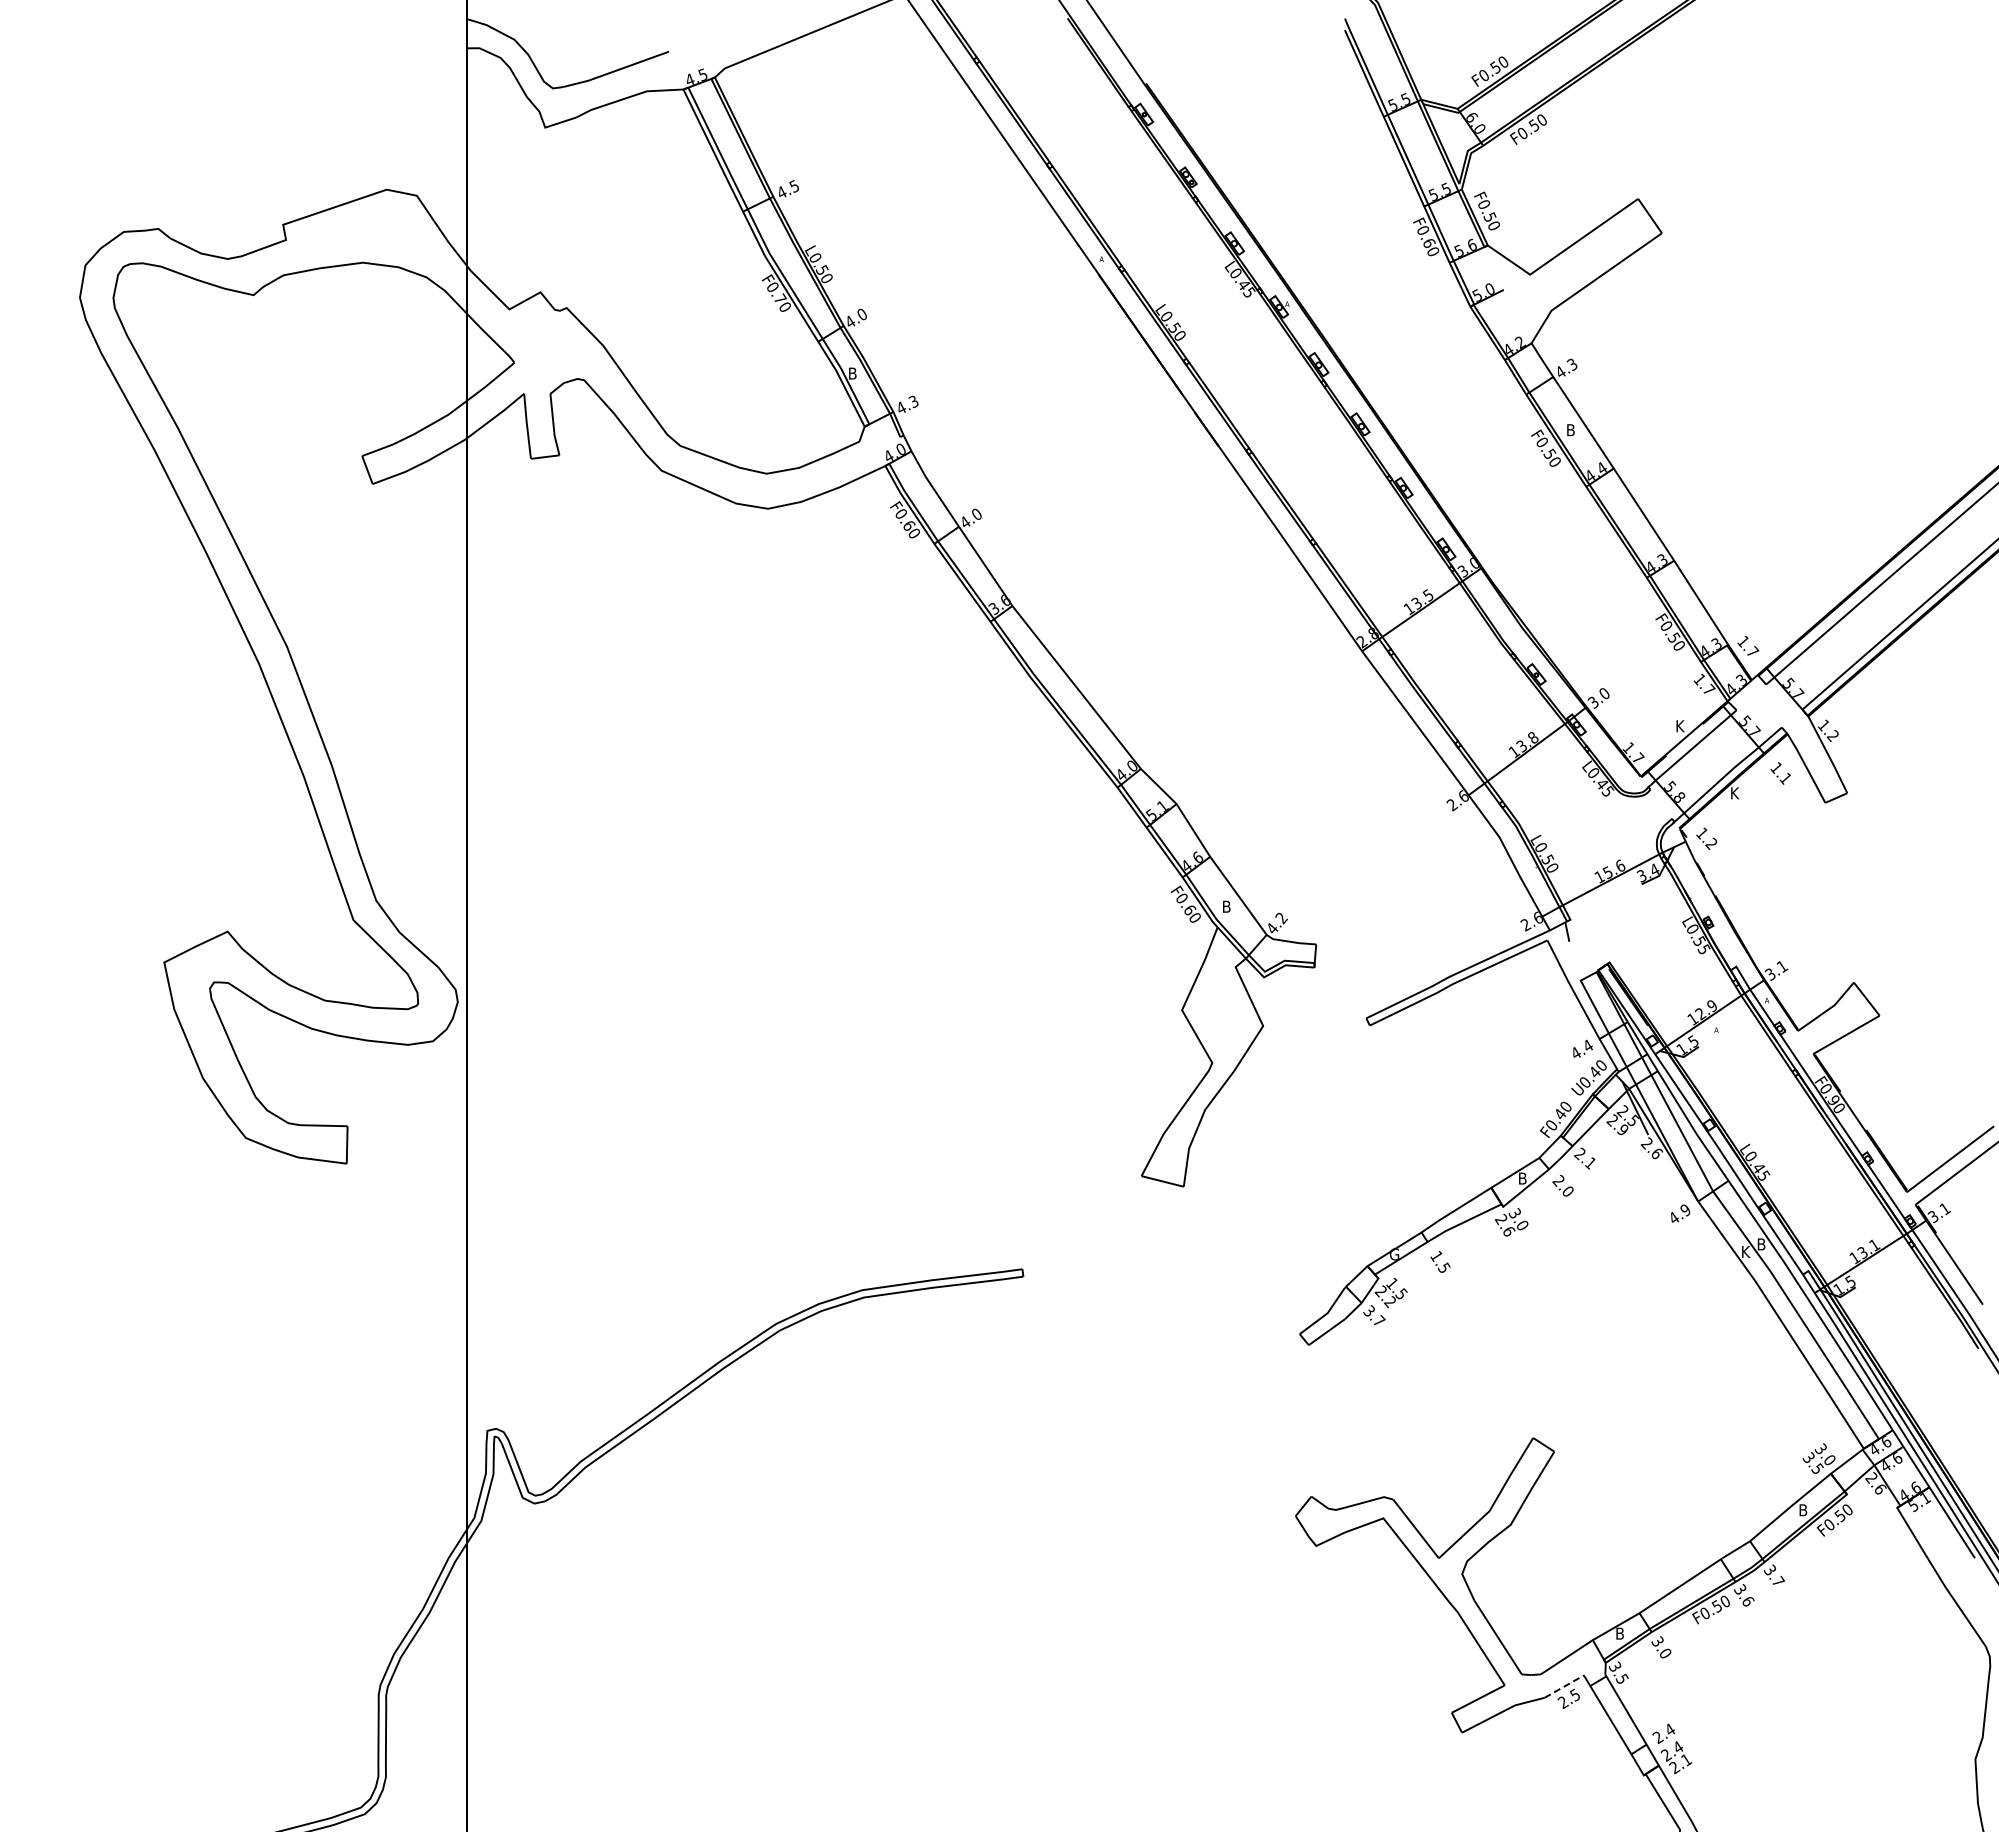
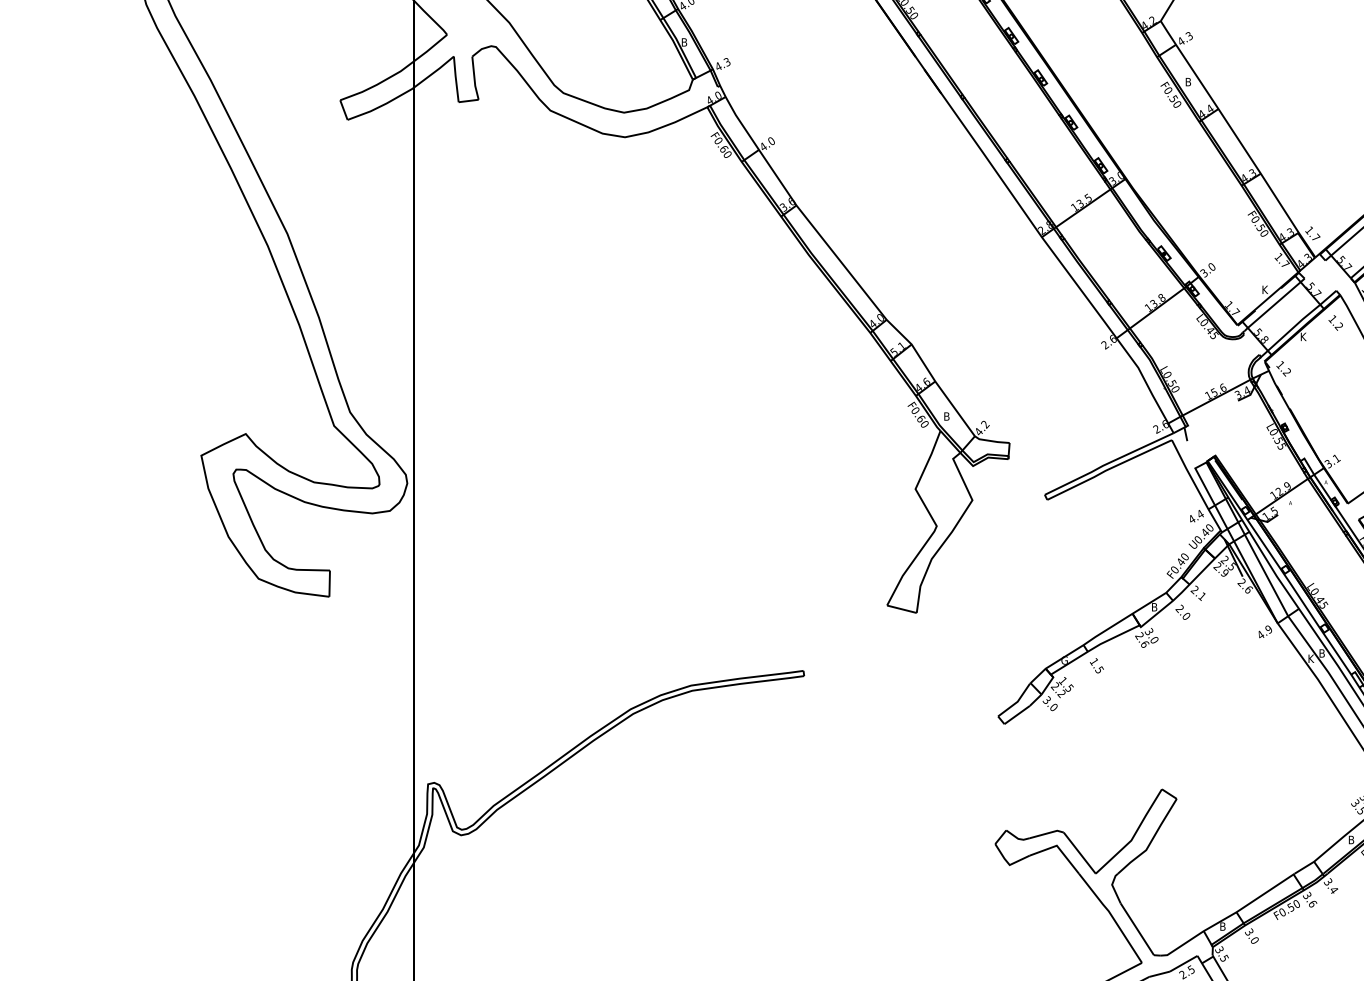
text: (1785, 778) -> (1338, 326), 1.1 -> 1.2
text: (1379, 1320) -> (1054, 706), 3.7 -> 3.0
text: (1778, 1580) -> (1334, 889), 3.7 -> 3.4
line: (1564, 1686) -> (1183, 963), dashed -> solid

